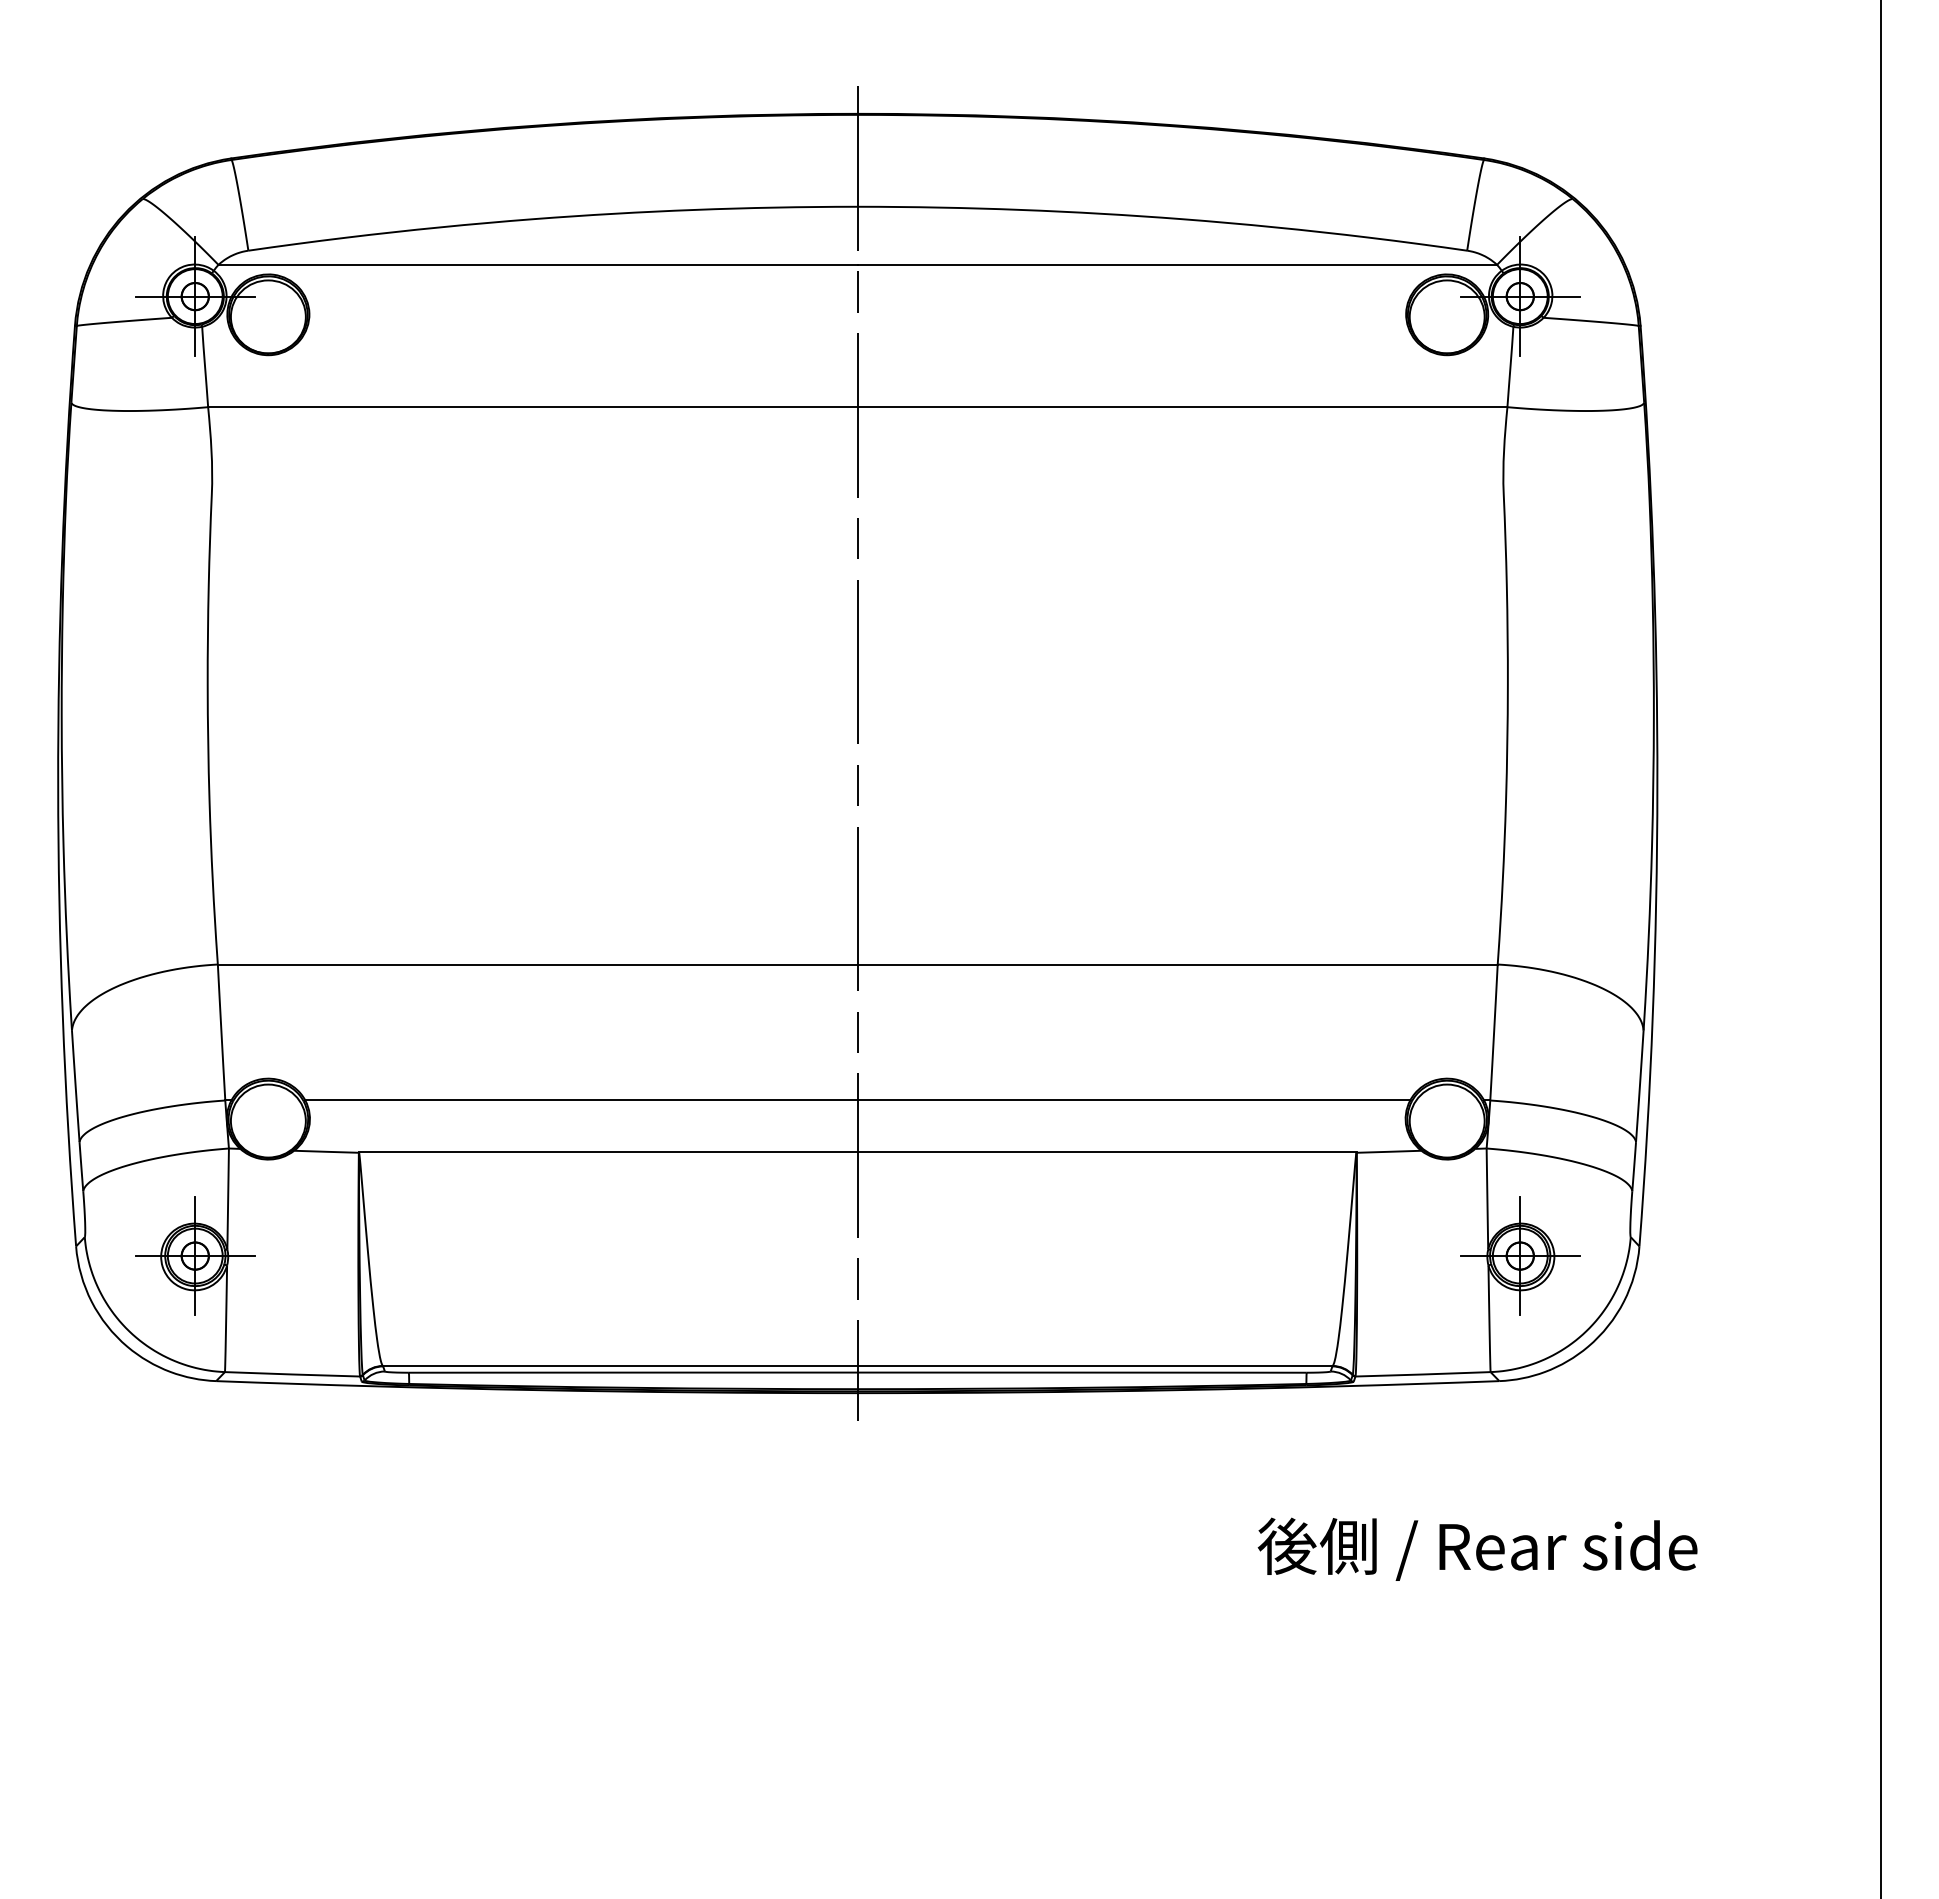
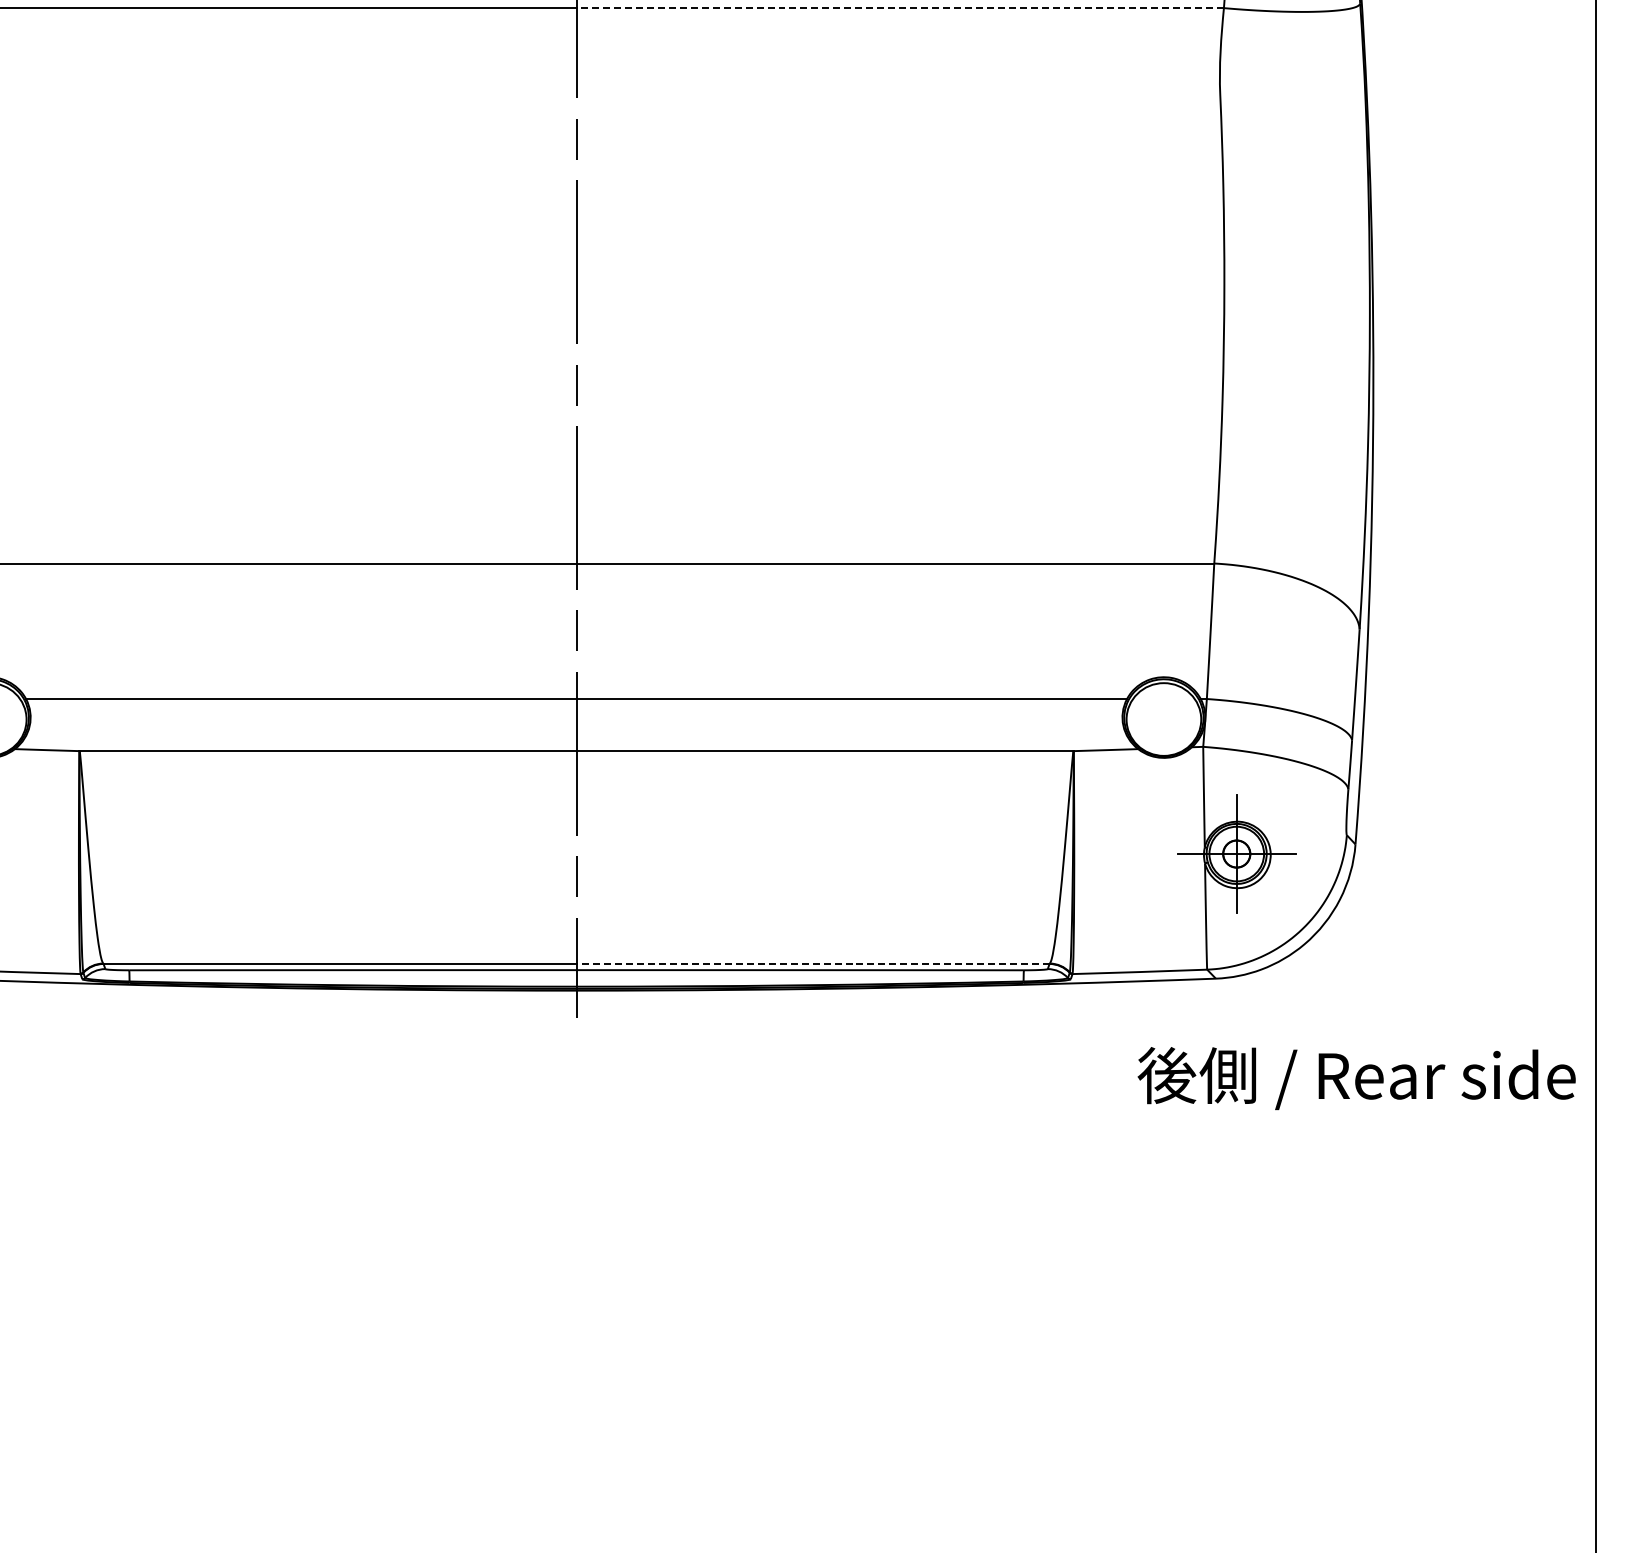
line: (1182, 407) -> (900, 8), solid -> dashed
line: (1094, 1365) -> (812, 963), solid -> dashed
text: (1477, 1548) -> (1356, 1077), moved

